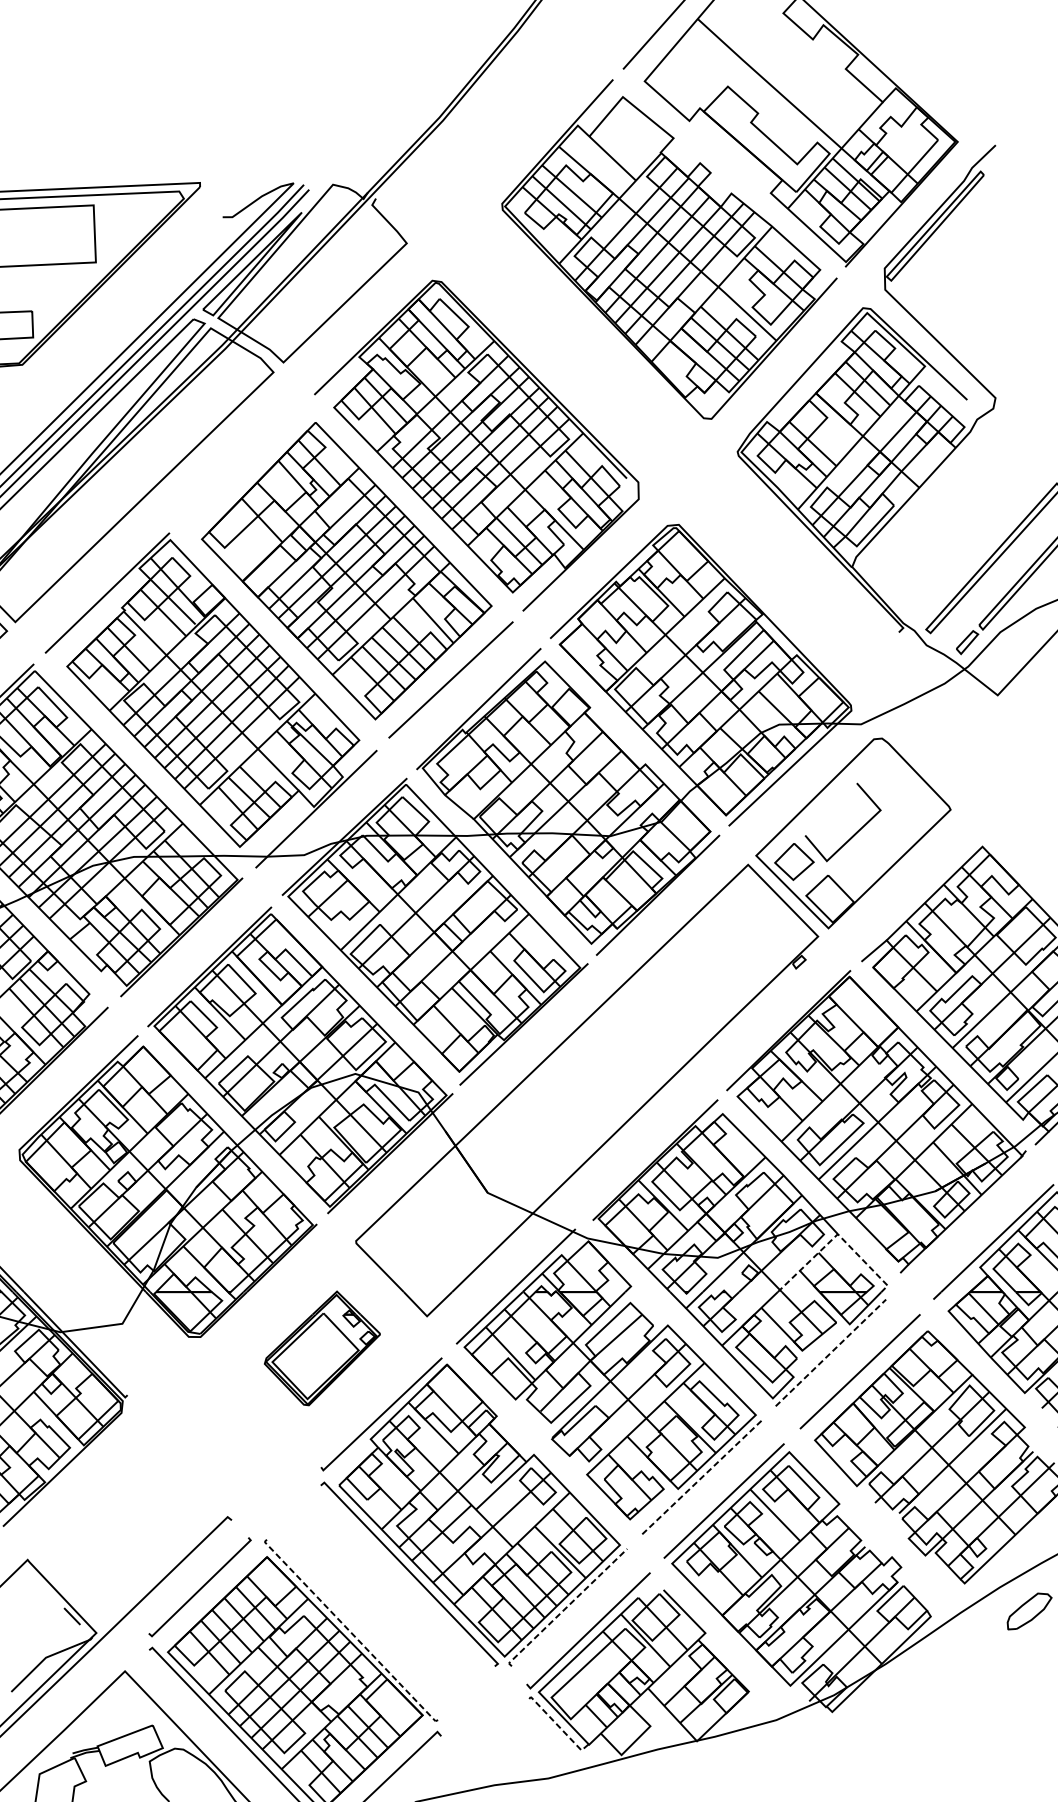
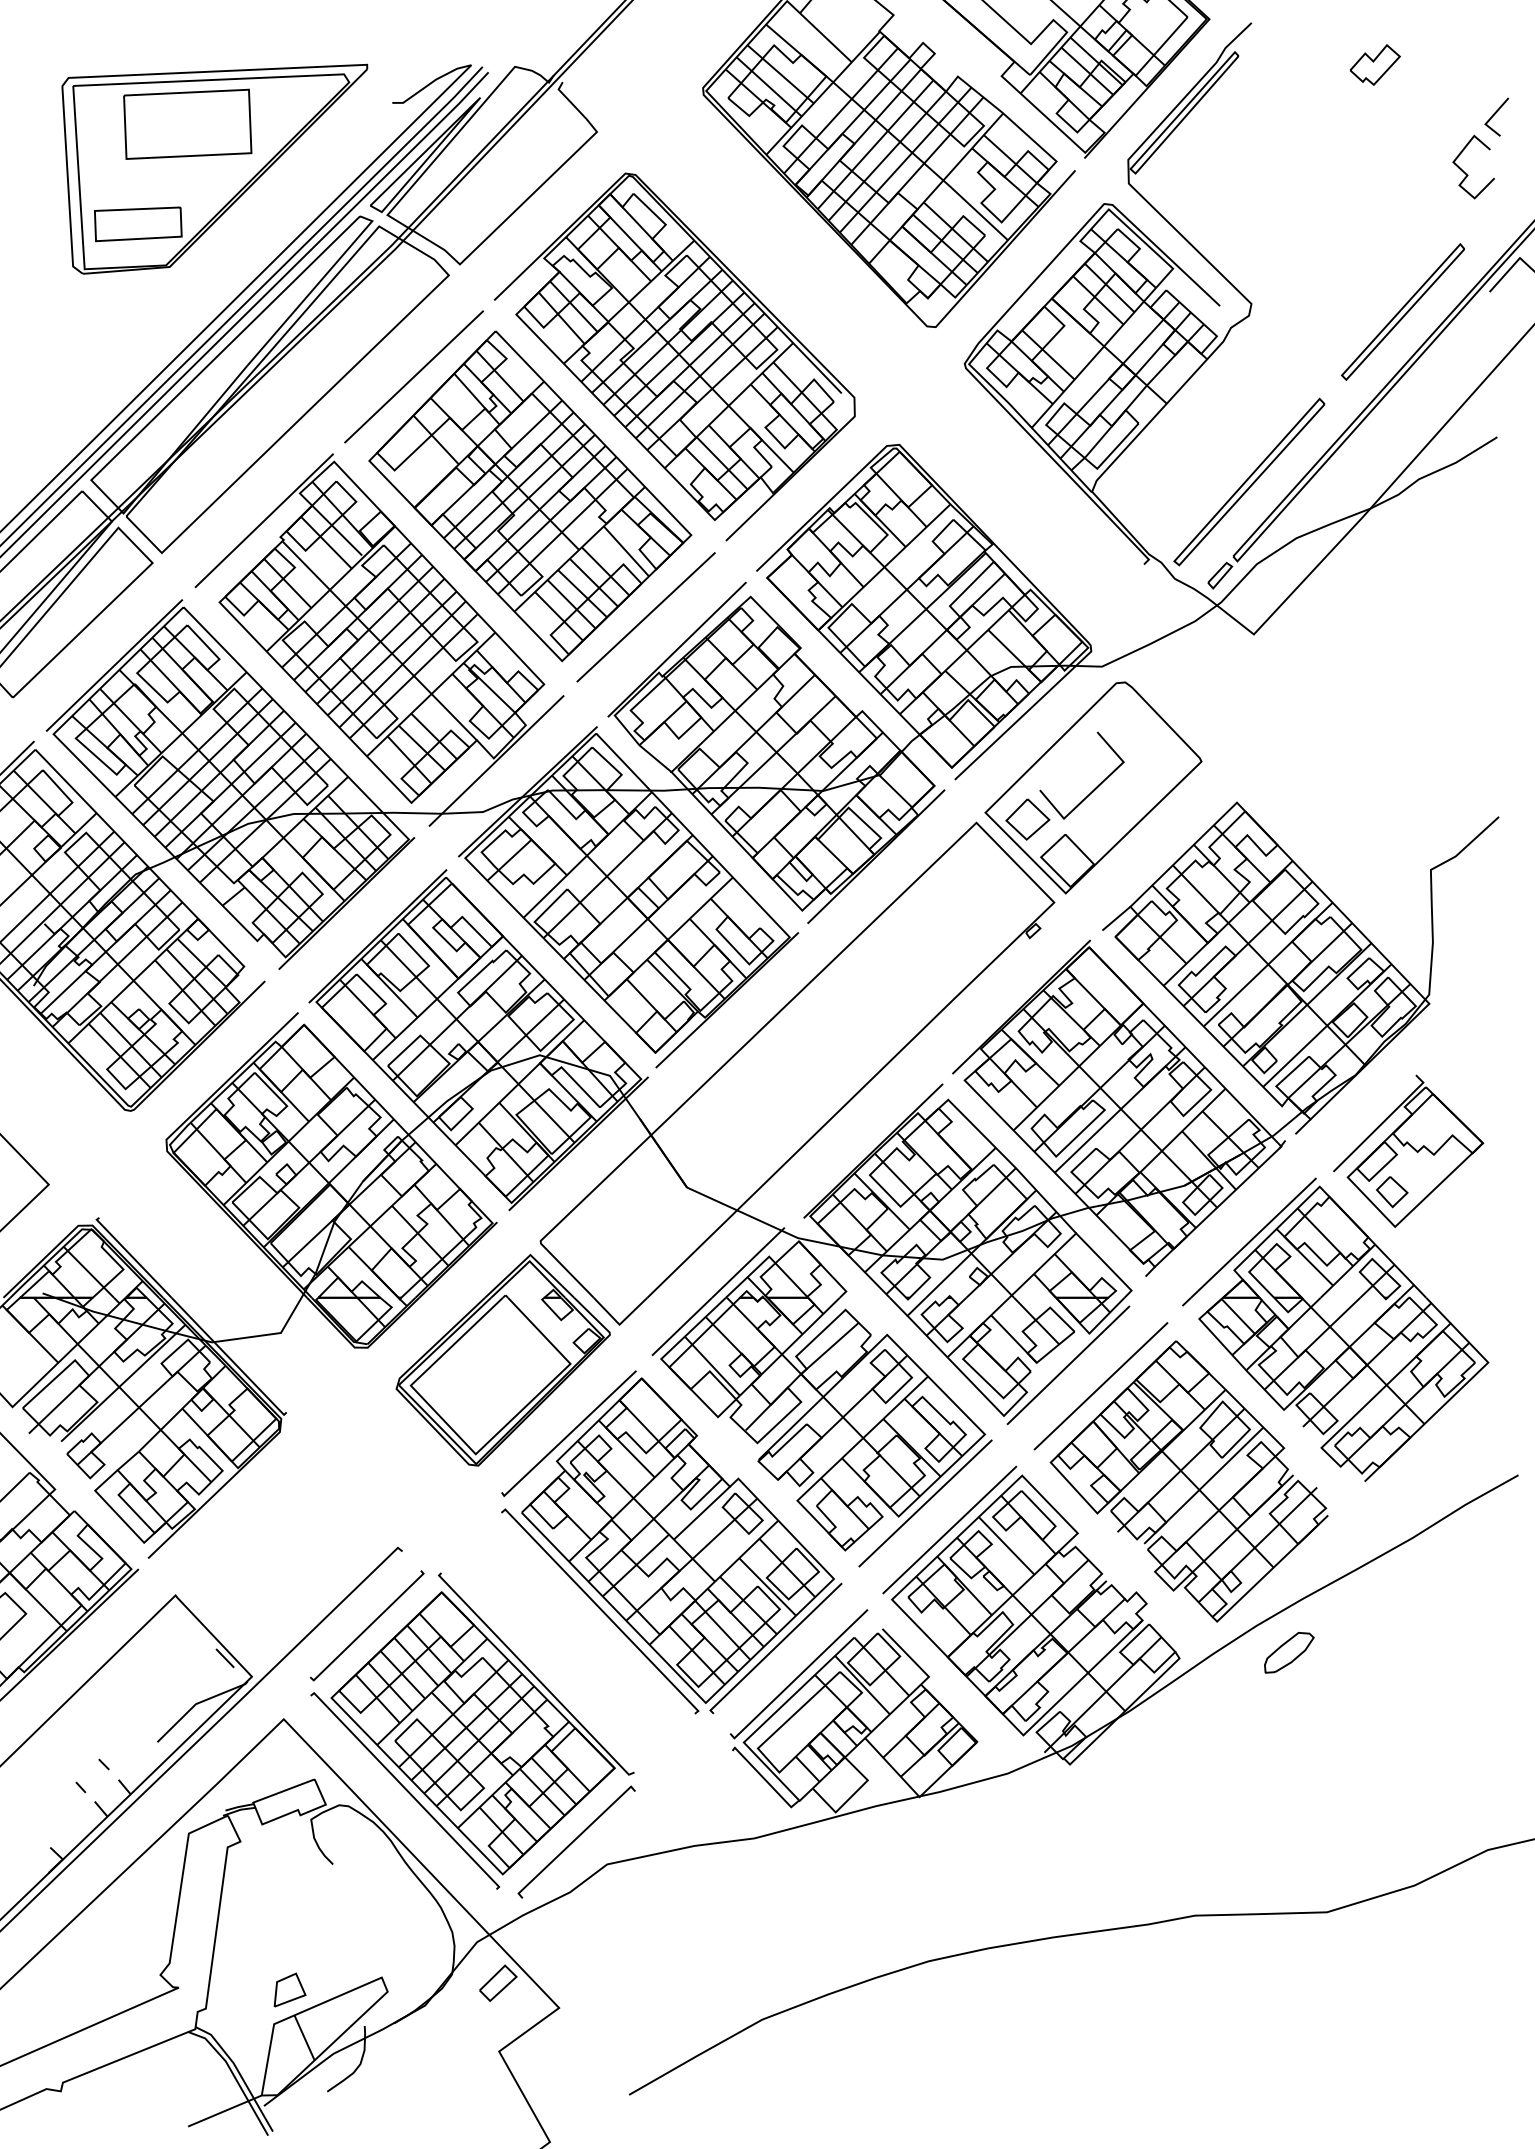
line: (241, 463) -> (413, 376), added
line: (838, 1234) -> (1076, 1233), dashed -> solid
part: (321, 1348) -> (502, 1360), size x1.67
line: (830, 1353) -> (1068, 1365), dashed -> solid
line: (702, 1477) -> (925, 1503), dashed -> solid
line: (566, 1607) -> (774, 1648), dashed -> solid
line: (350, 1631) -> (534, 1675), dashed -> solid
line: (558, 1725) -> (765, 1779), dashed -> solid

